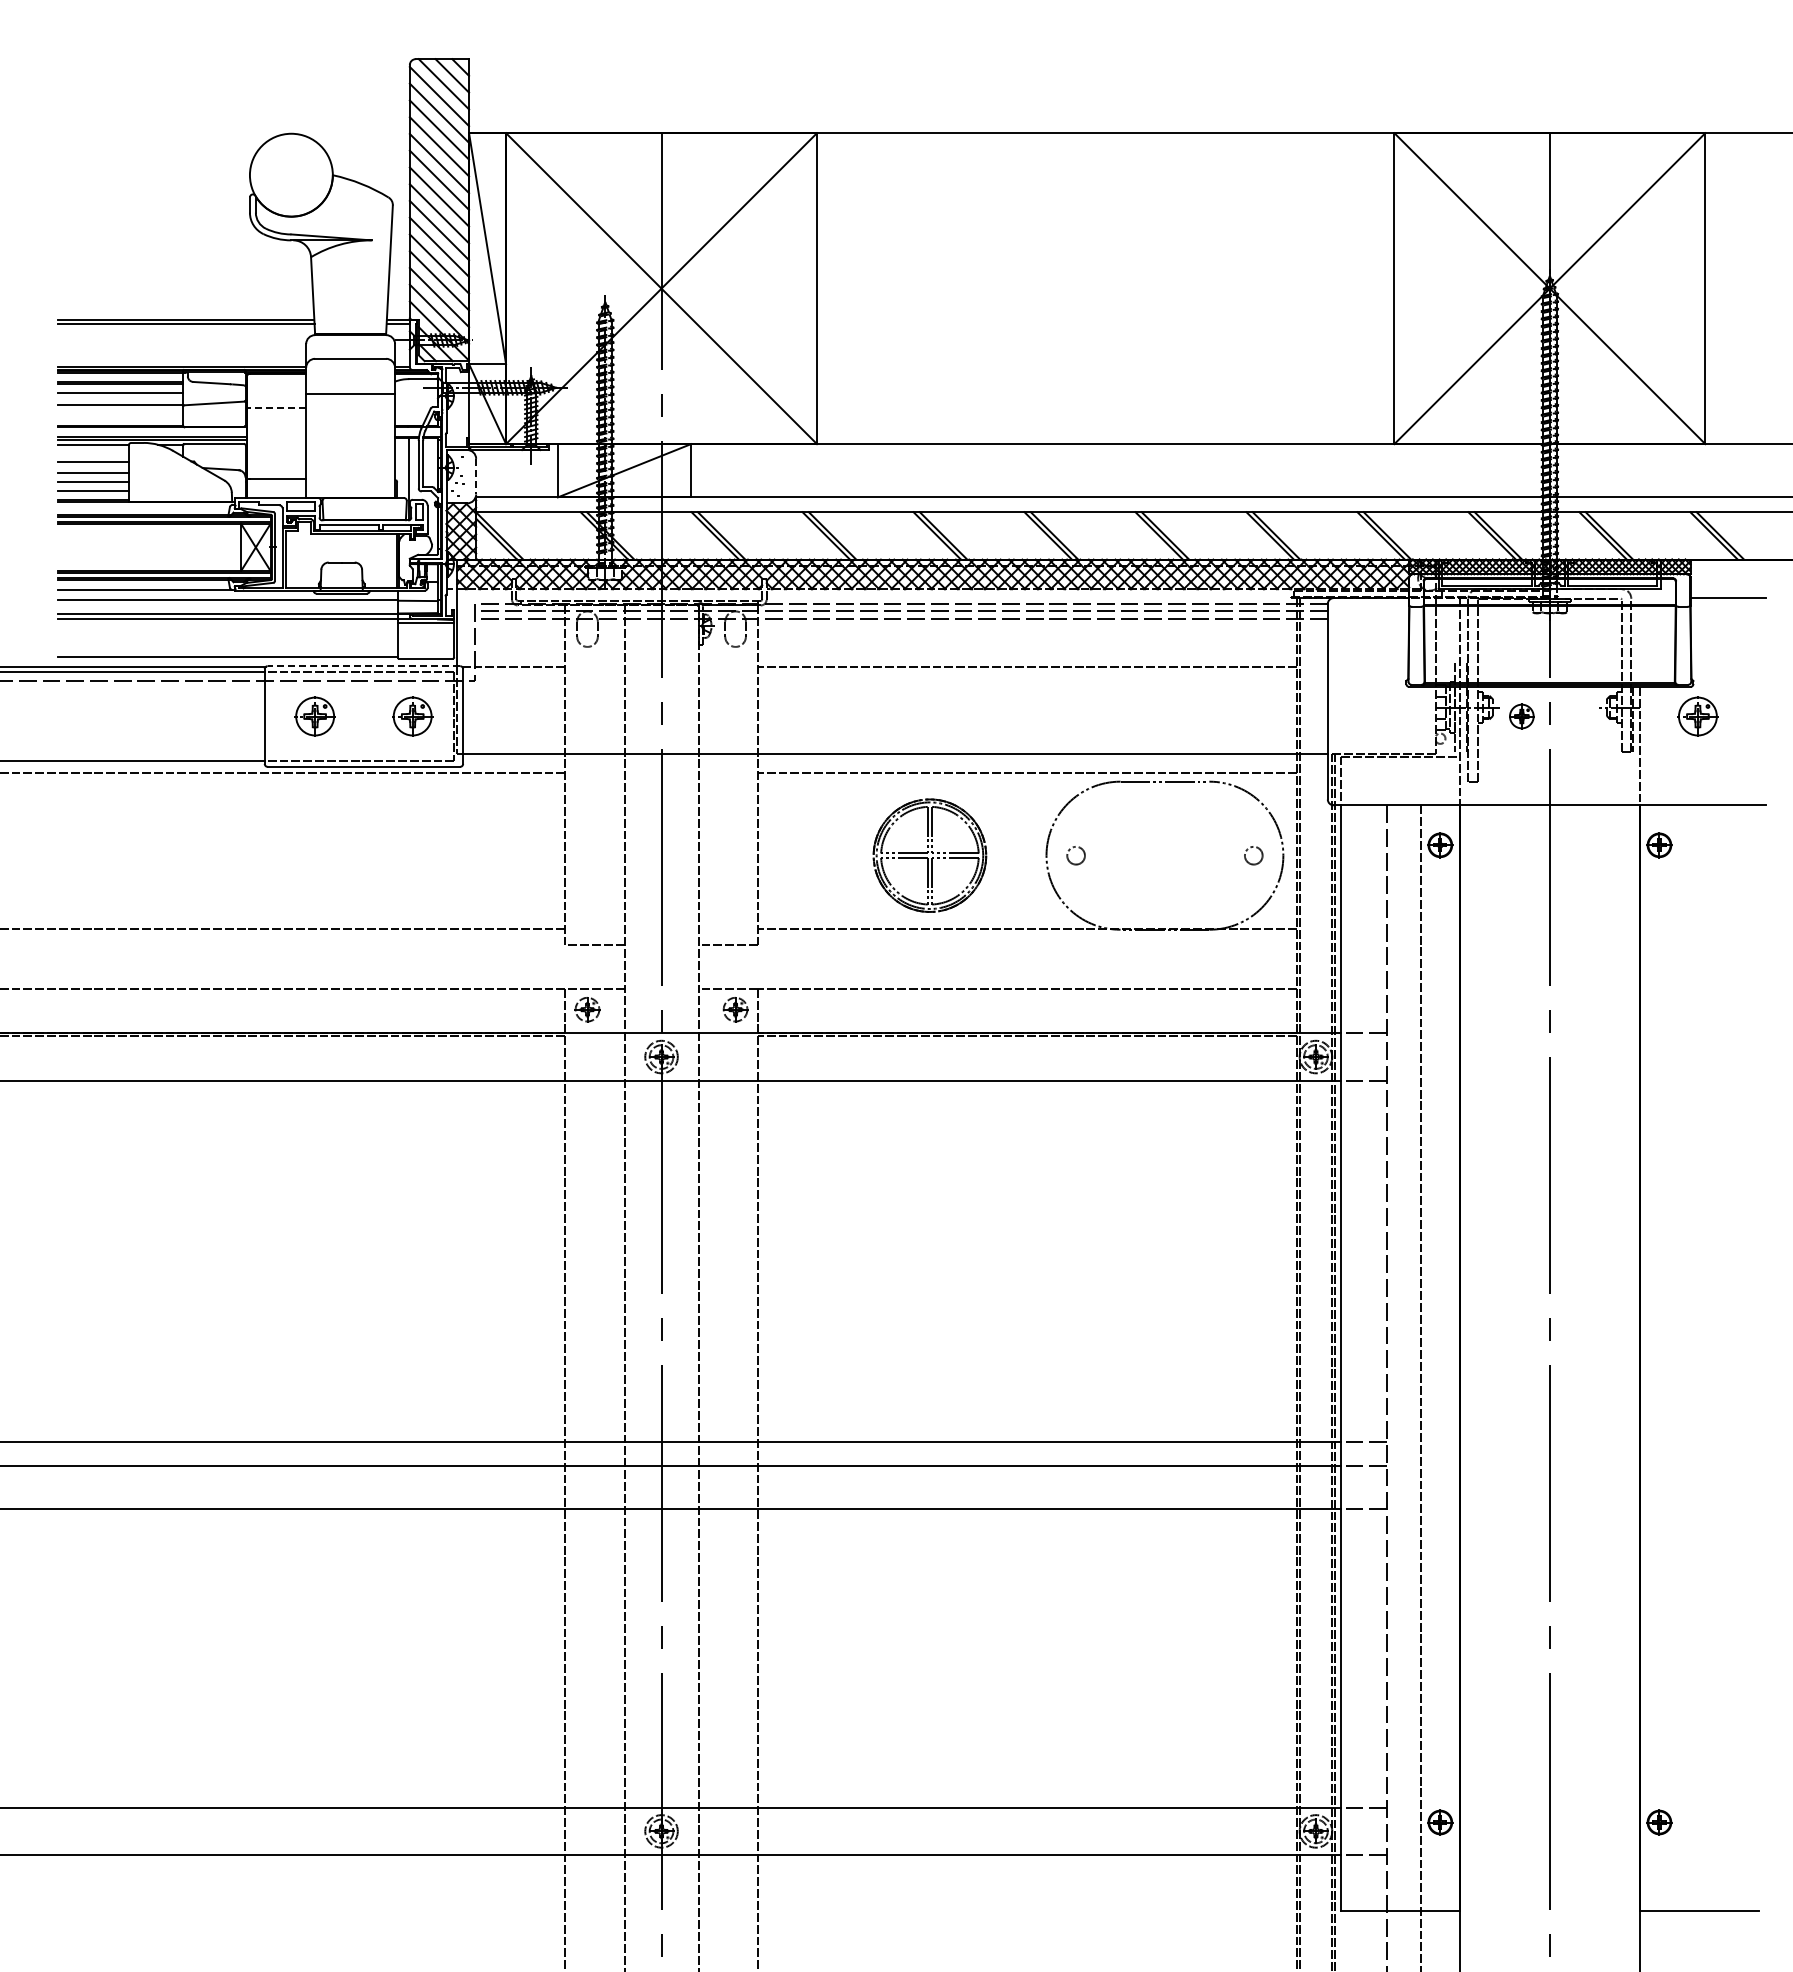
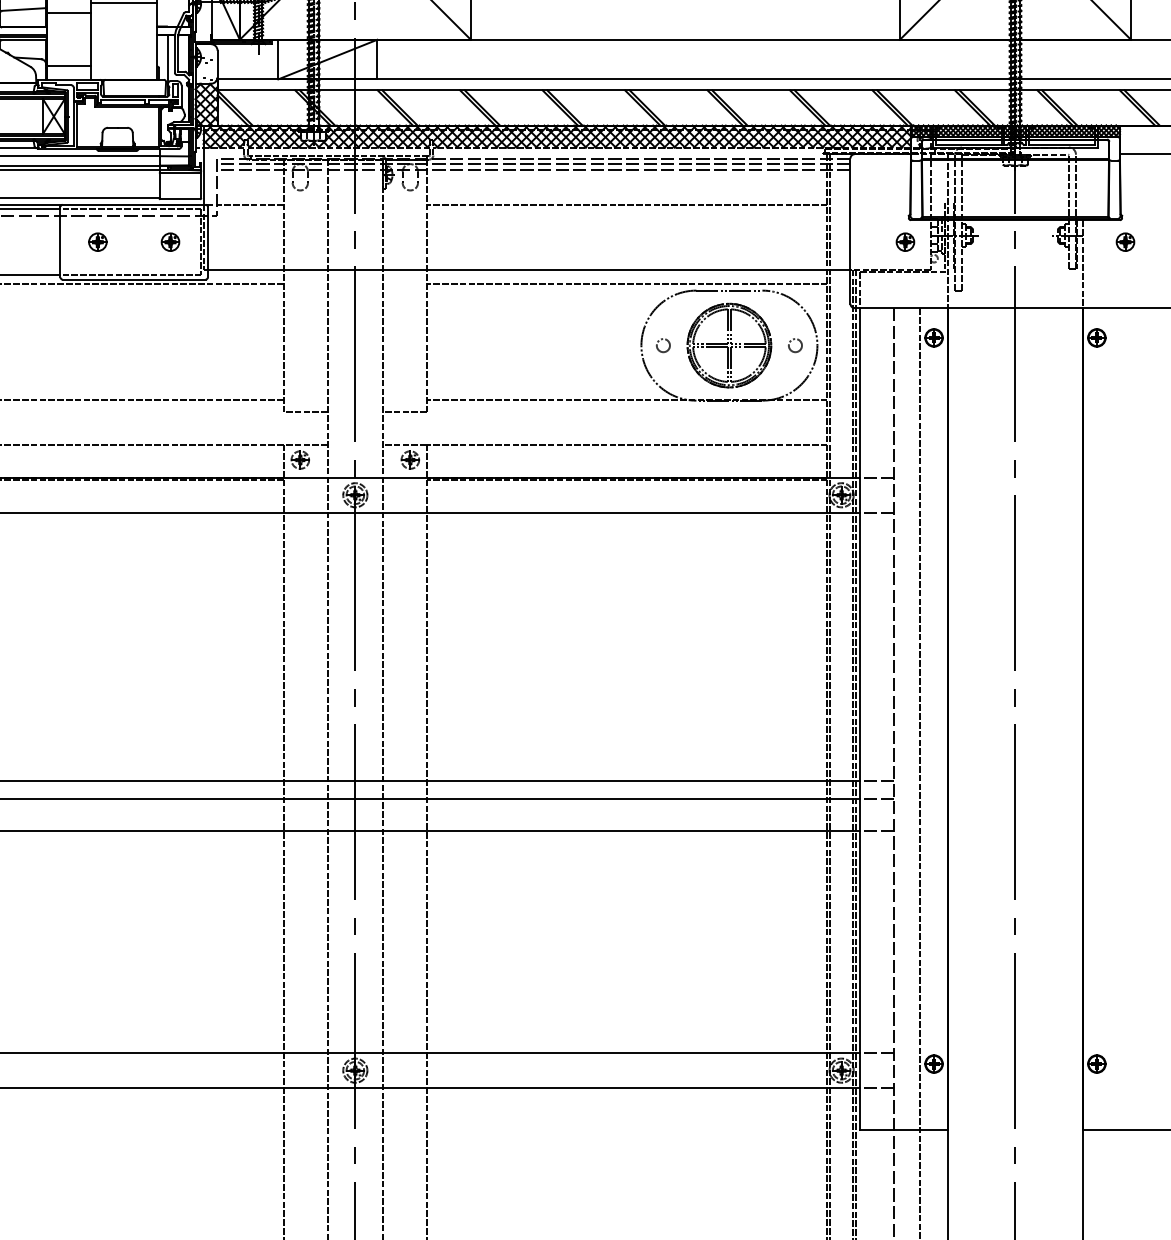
line: (277, 408) -> (69, 13), dashed -> solid
line: (476, 476) -> (217, 63), dashed -> solid
line: (363, 666) -> (133, 205), dashed -> solid
part: (314, 716) -> (97, 242), size x0.62
part: (412, 716) -> (170, 242), size x0.62
part: (1521, 716) -> (905, 242), moved
part: (1697, 716) -> (1125, 242), size x0.62
part: (929, 855) -> (729, 345), moved

